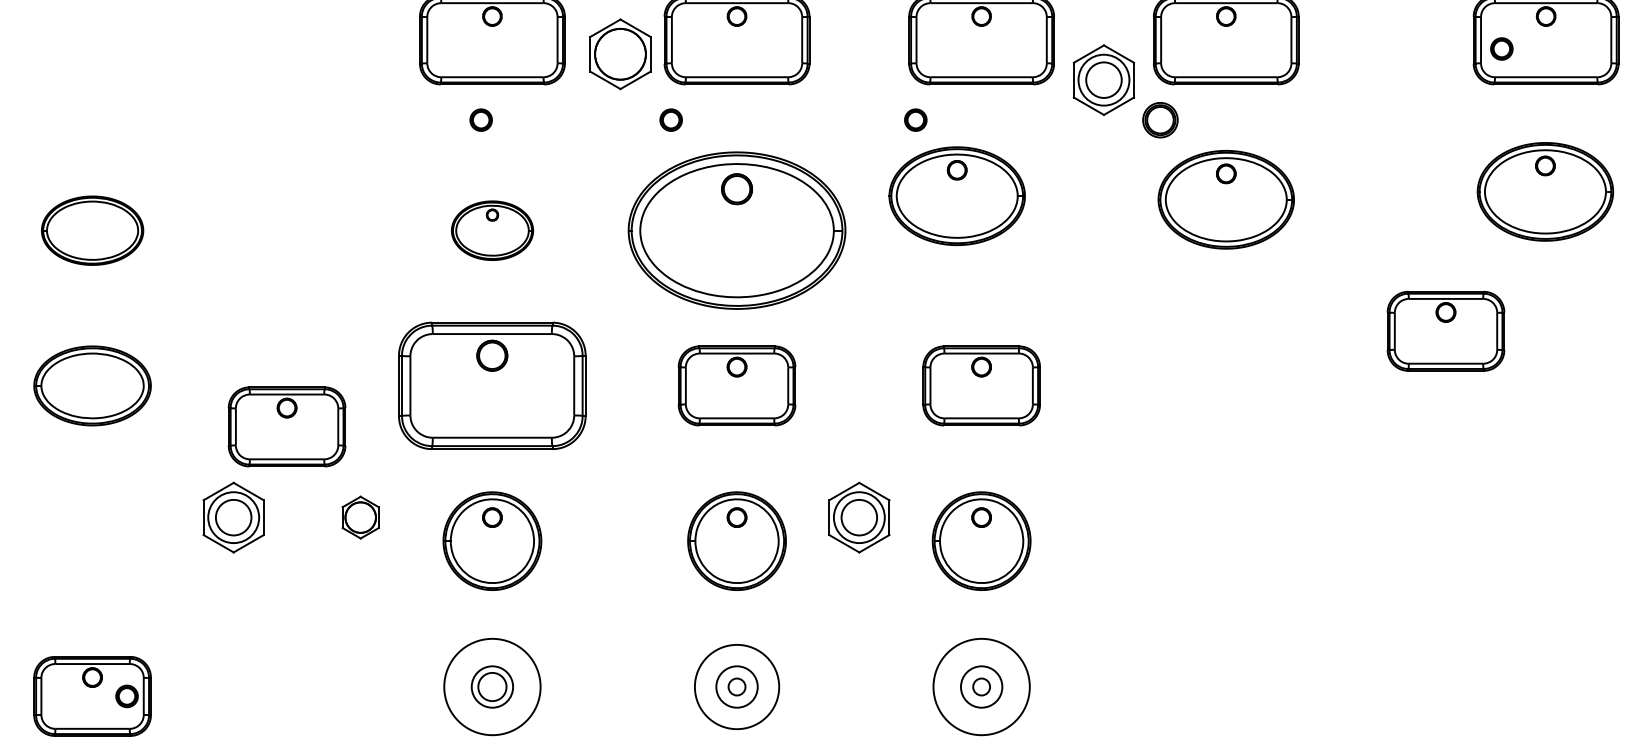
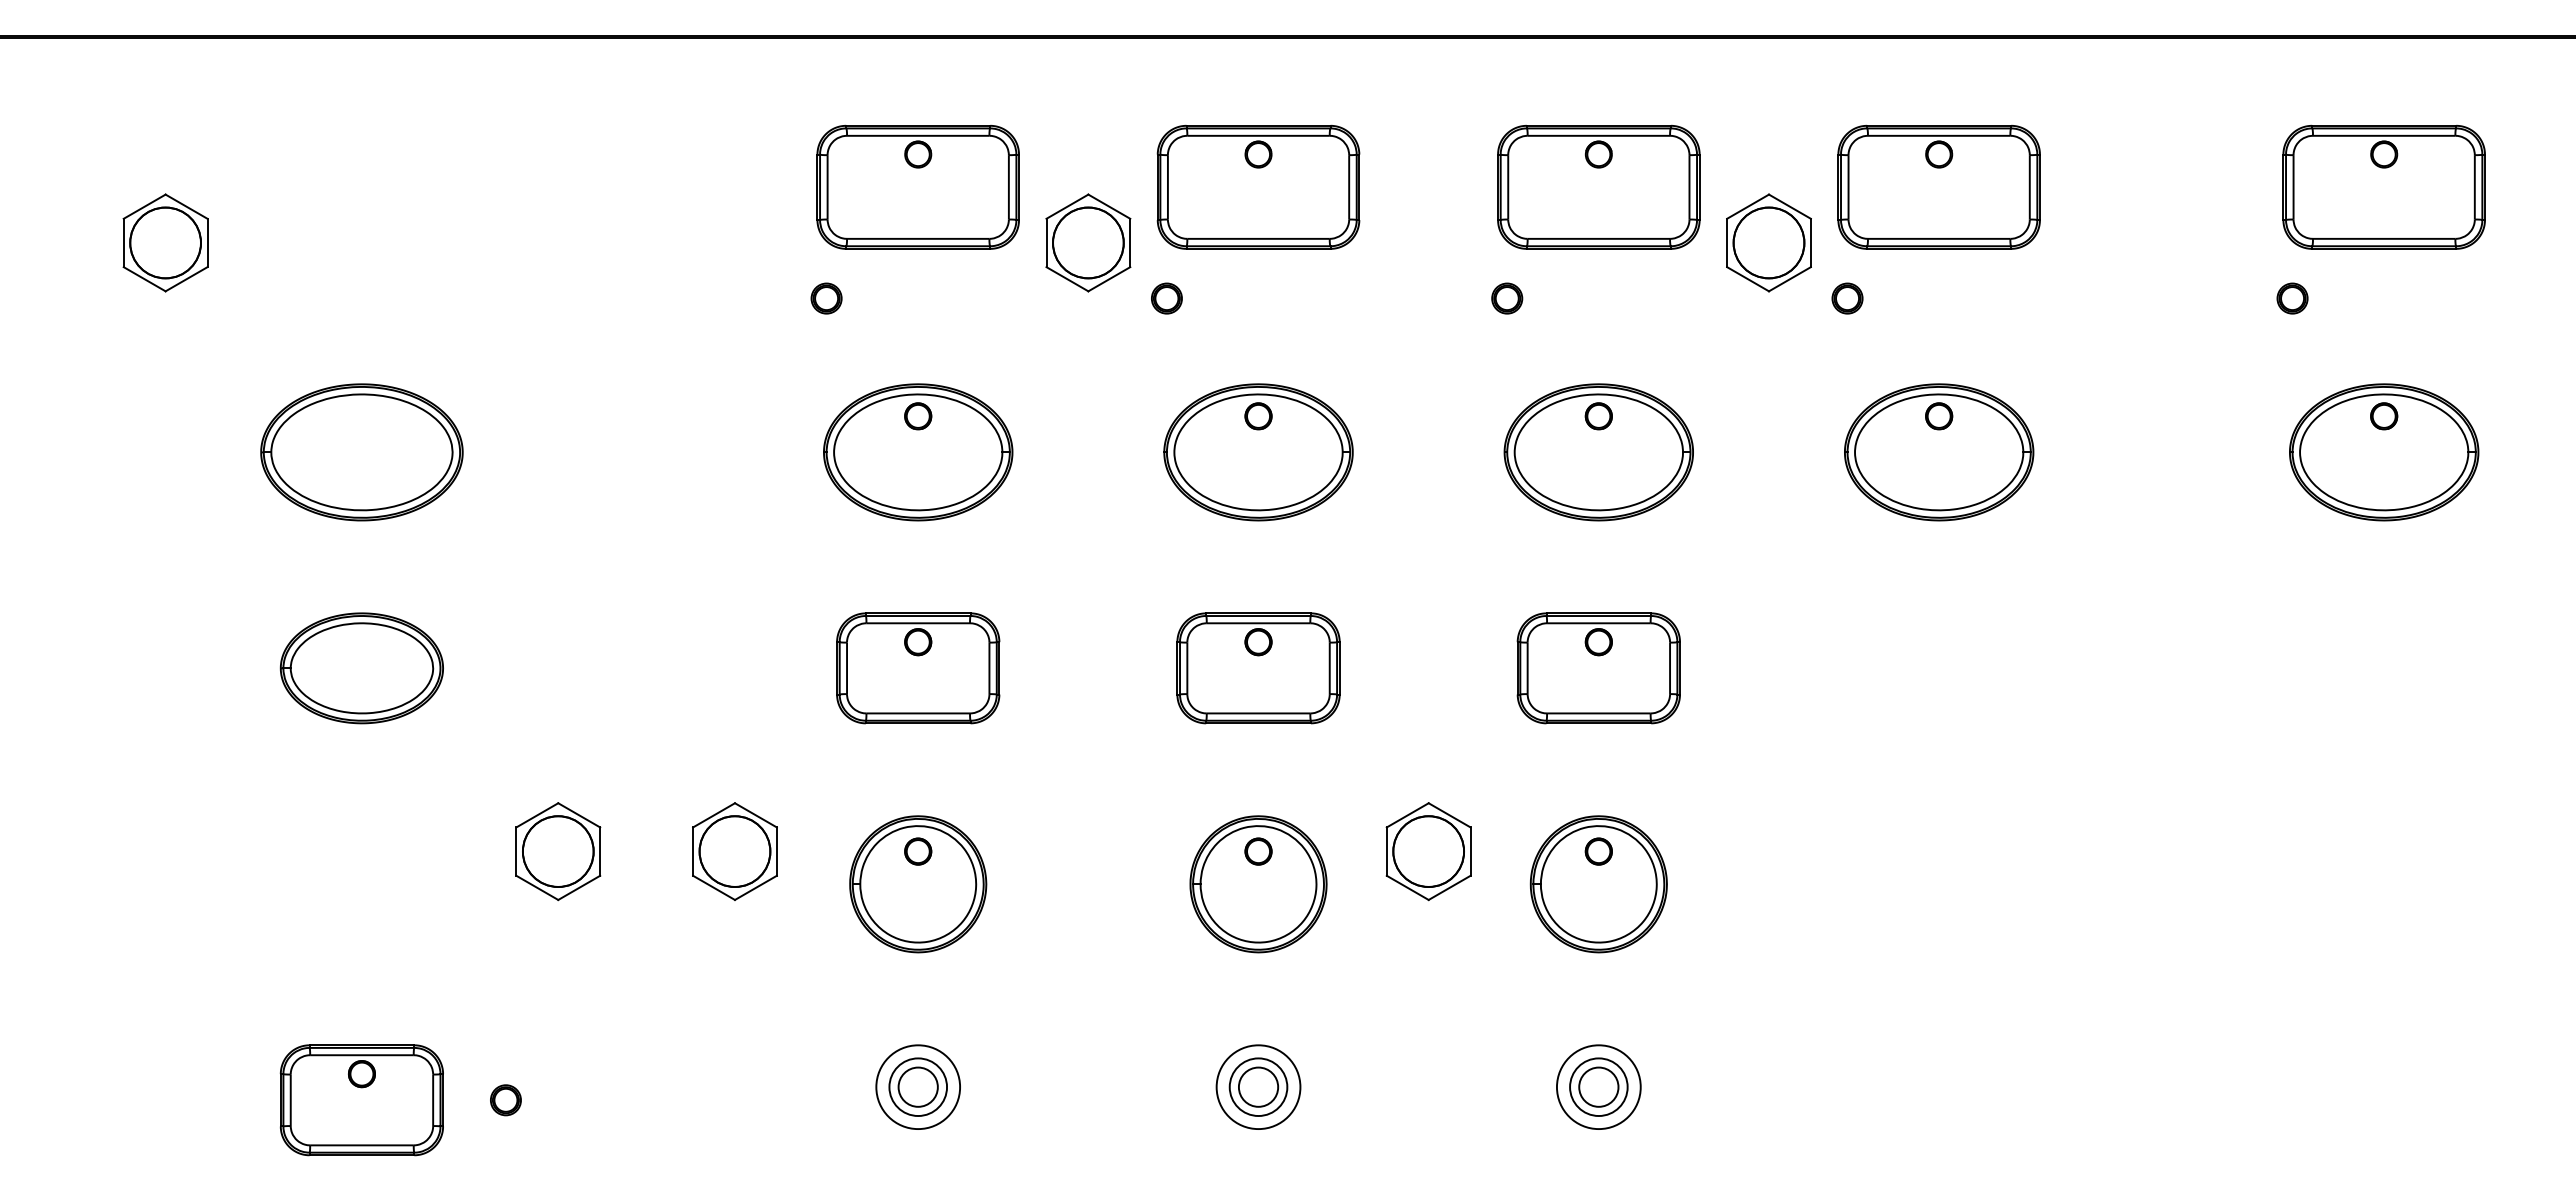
part: (1501, 48) -> (2292, 298), moved
part: (620, 53) -> (1088, 242), moved
circle: (1103, 79) -> (1768, 242), size x1.43
part: (481, 120) -> (826, 298), moved
part: (1160, 120) -> (1847, 298), size x0.62
part: (1545, 191) -> (2384, 452), moved
part: (956, 196) -> (1598, 452), moved
part: (1226, 199) -> (1939, 452), moved
part: (92, 230) -> (361, 452), size x1.43
part: (492, 230) -> (918, 452), size x1.67
part: (737, 230) -> (1258, 452), size x0.62
part: (1445, 331) -> (2244, 592), removed
part: (492, 386) -> (918, 668), size x0.62
part: (287, 427) -> (632, 725), removed
circle: (233, 517) -> (557, 851), size x1.43
part: (360, 517) -> (734, 851), size x1.67
circle: (859, 517) -> (1428, 851), size x1.43
circle: (737, 686) -> (1258, 1086), size x1.67
circle: (981, 686) -> (1598, 1086), size x1.67
circle: (492, 687) -> (918, 1087), size x0.62
circle: (737, 687) -> (1258, 1087), size x0.71
circle: (981, 687) -> (1598, 1087), size x0.62
part: (126, 696) -> (505, 1100), moved

